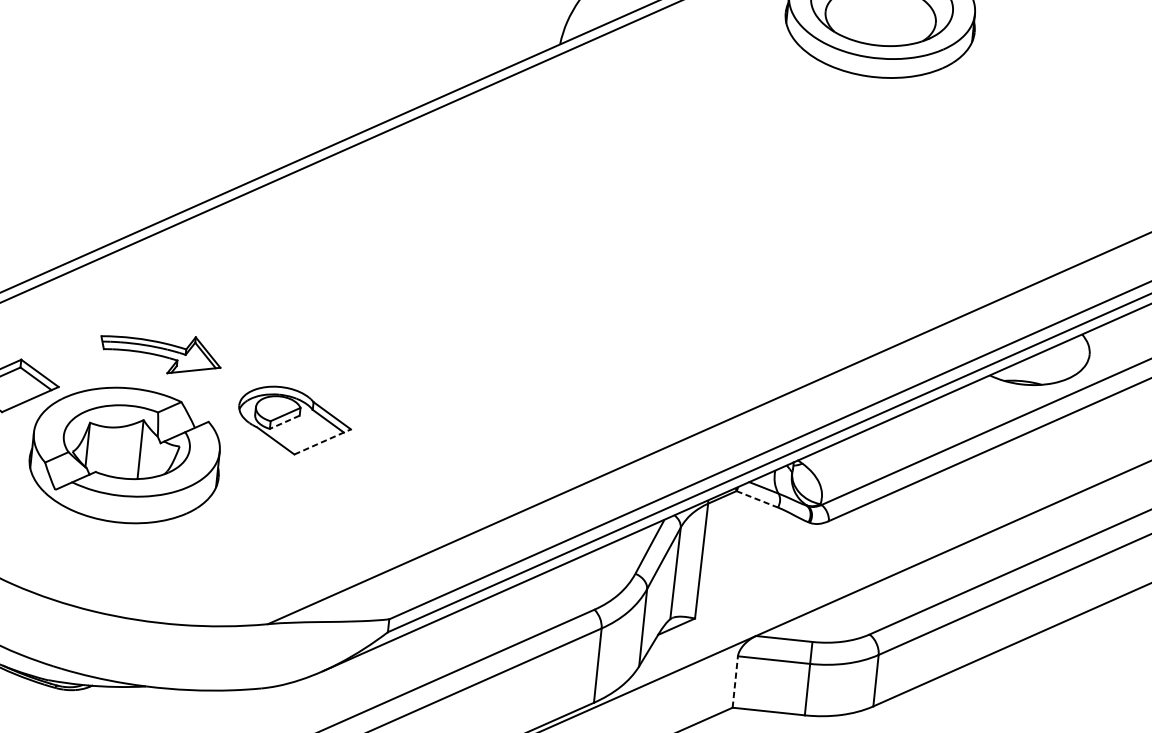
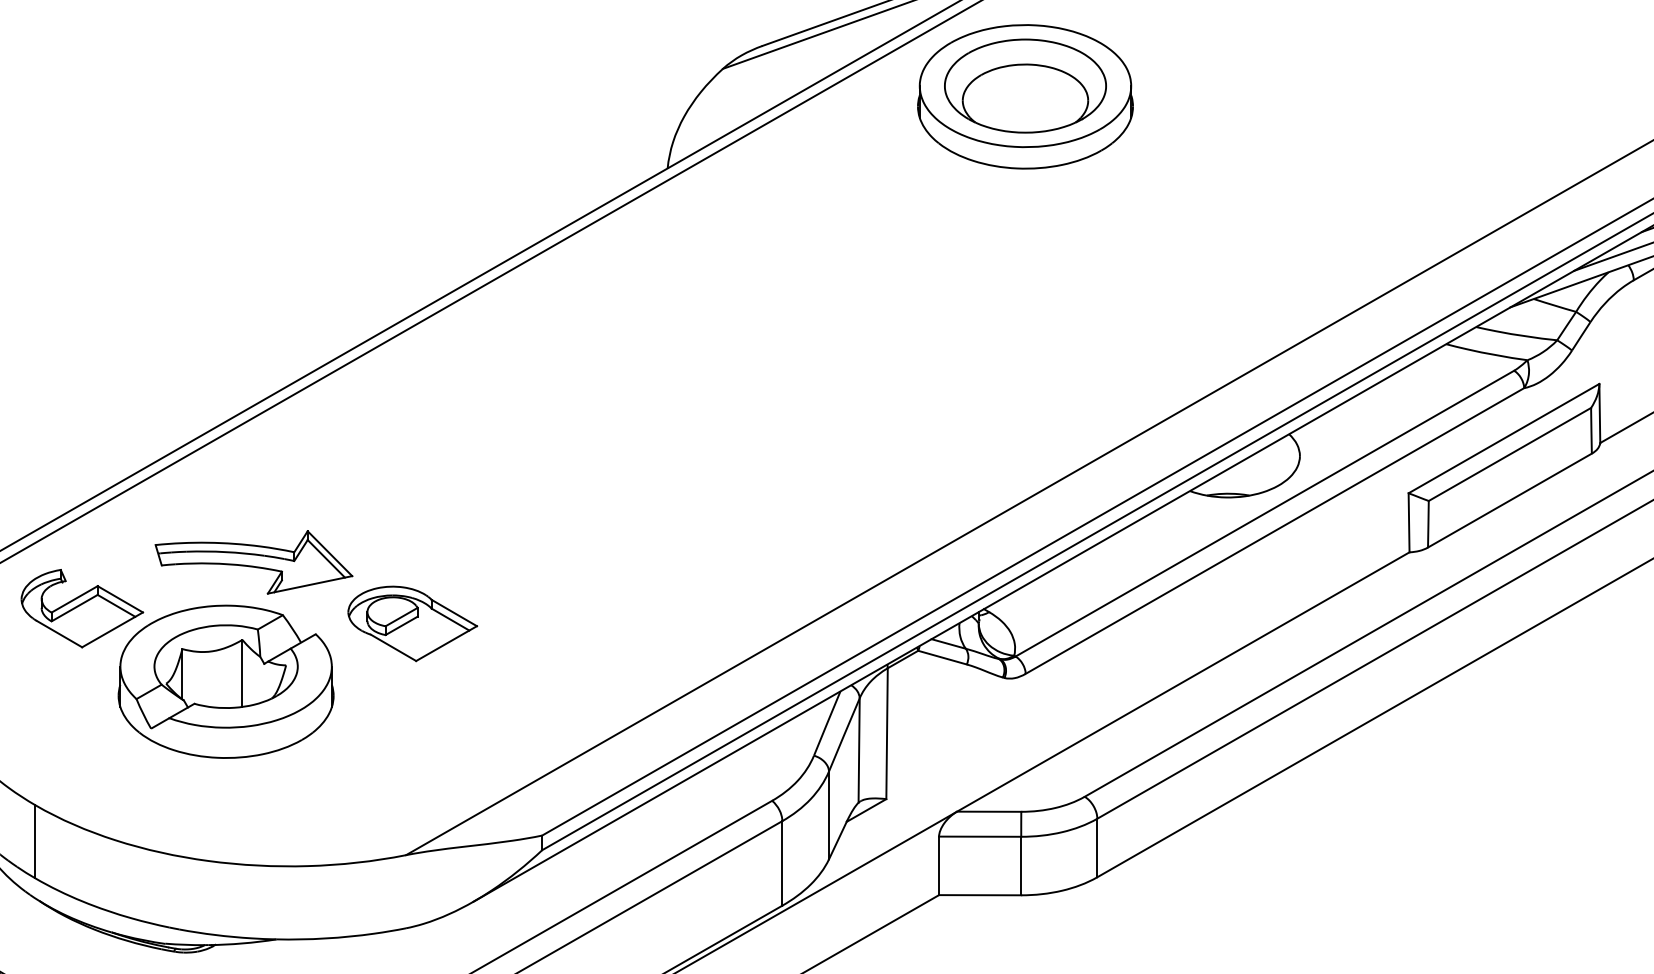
part: (160, 353) -> (253, 562), size x1.43
line: (284, 422) -> (401, 626), dashed -> solid
line: (323, 441) -> (447, 643), dashed -> solid
line: (758, 499) -> (943, 657), dashed -> solid
line: (735, 681) -> (939, 865), dashed -> solid

